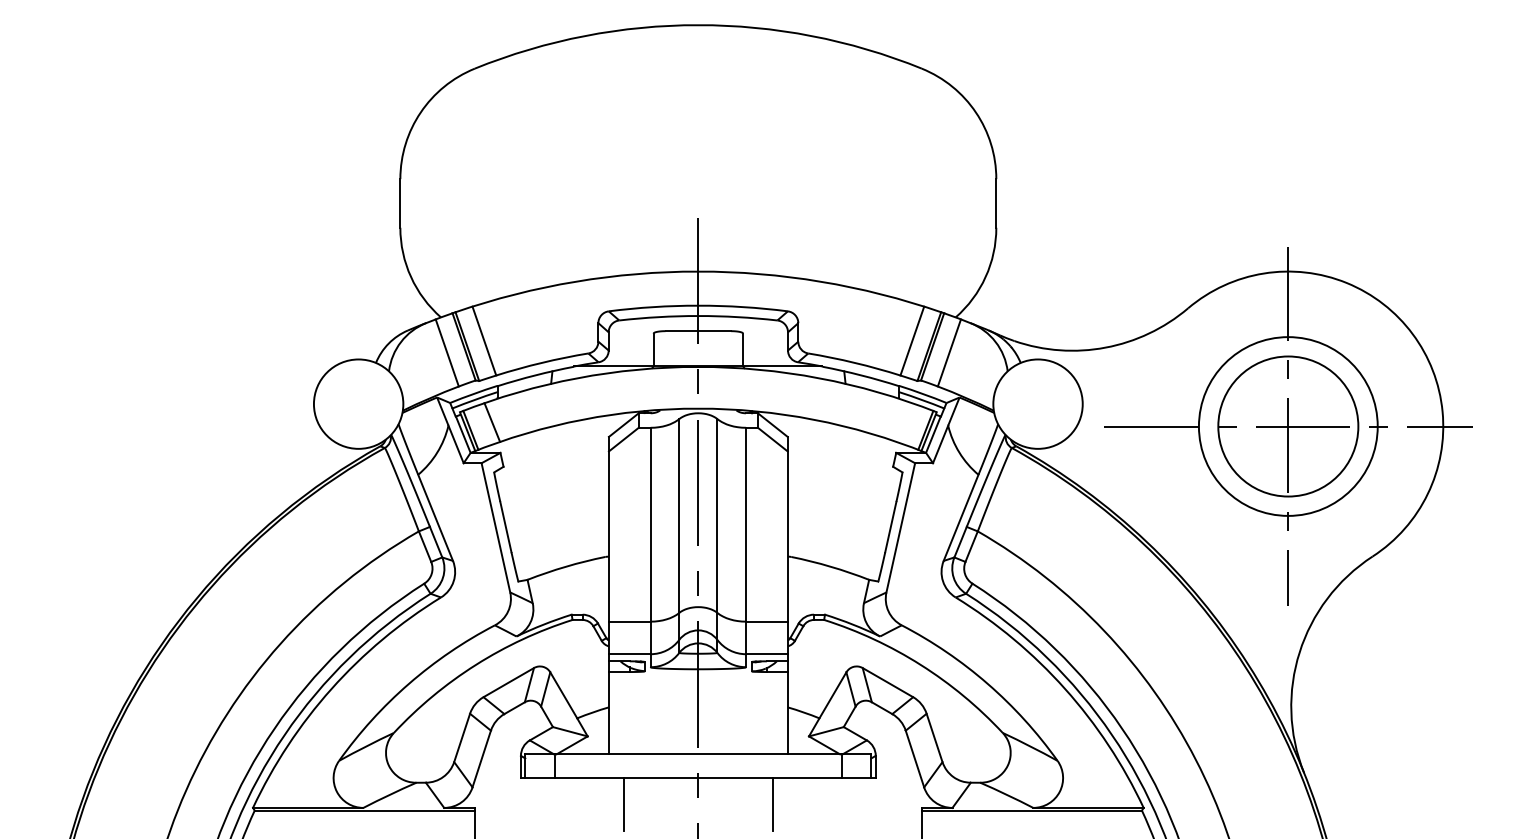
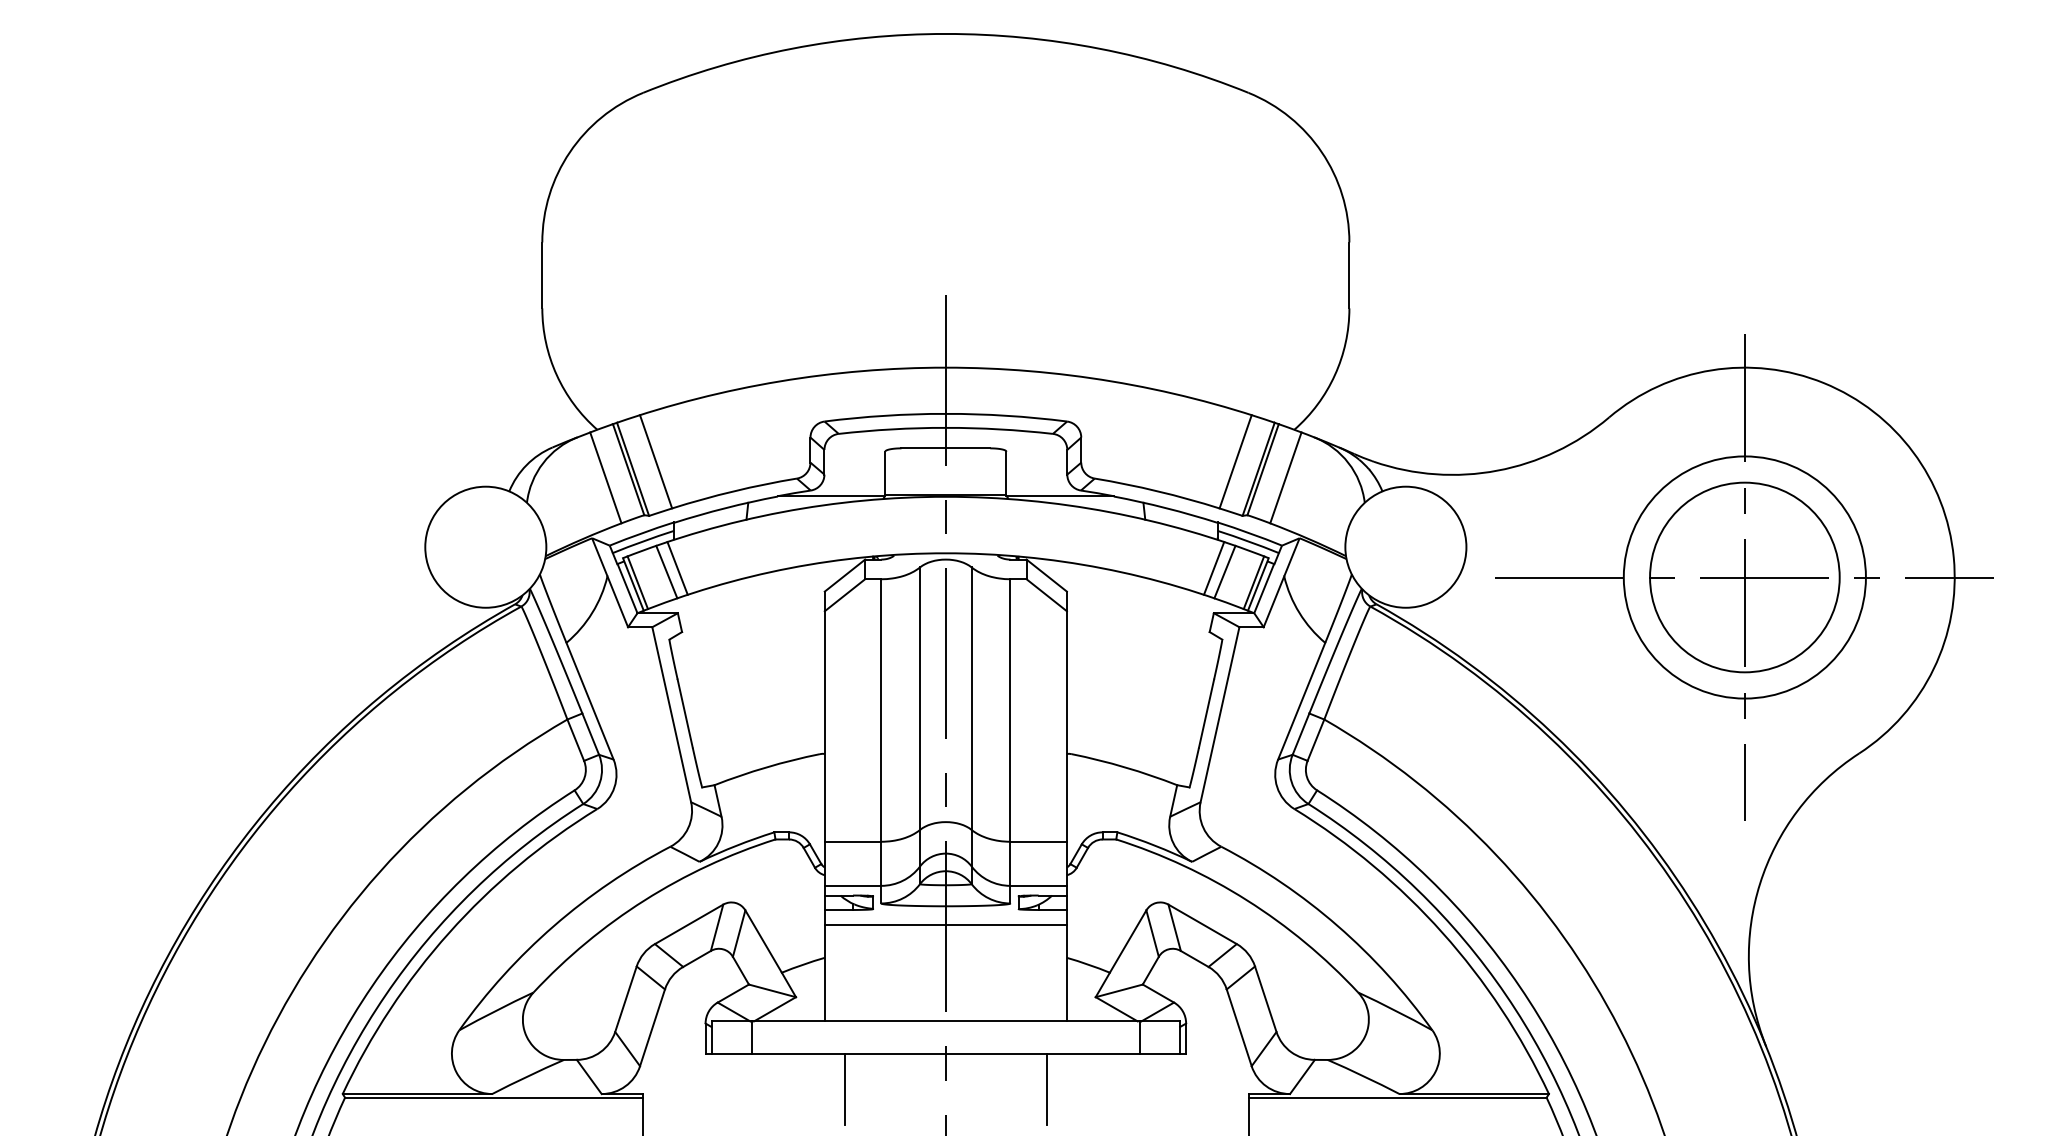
line: (500, 419) -> (677, 568), added
line: (895, 419) -> (1213, 568), added
line: (904, 422) -> (1224, 571), added
line: (698, 682) -> (945, 924), added

